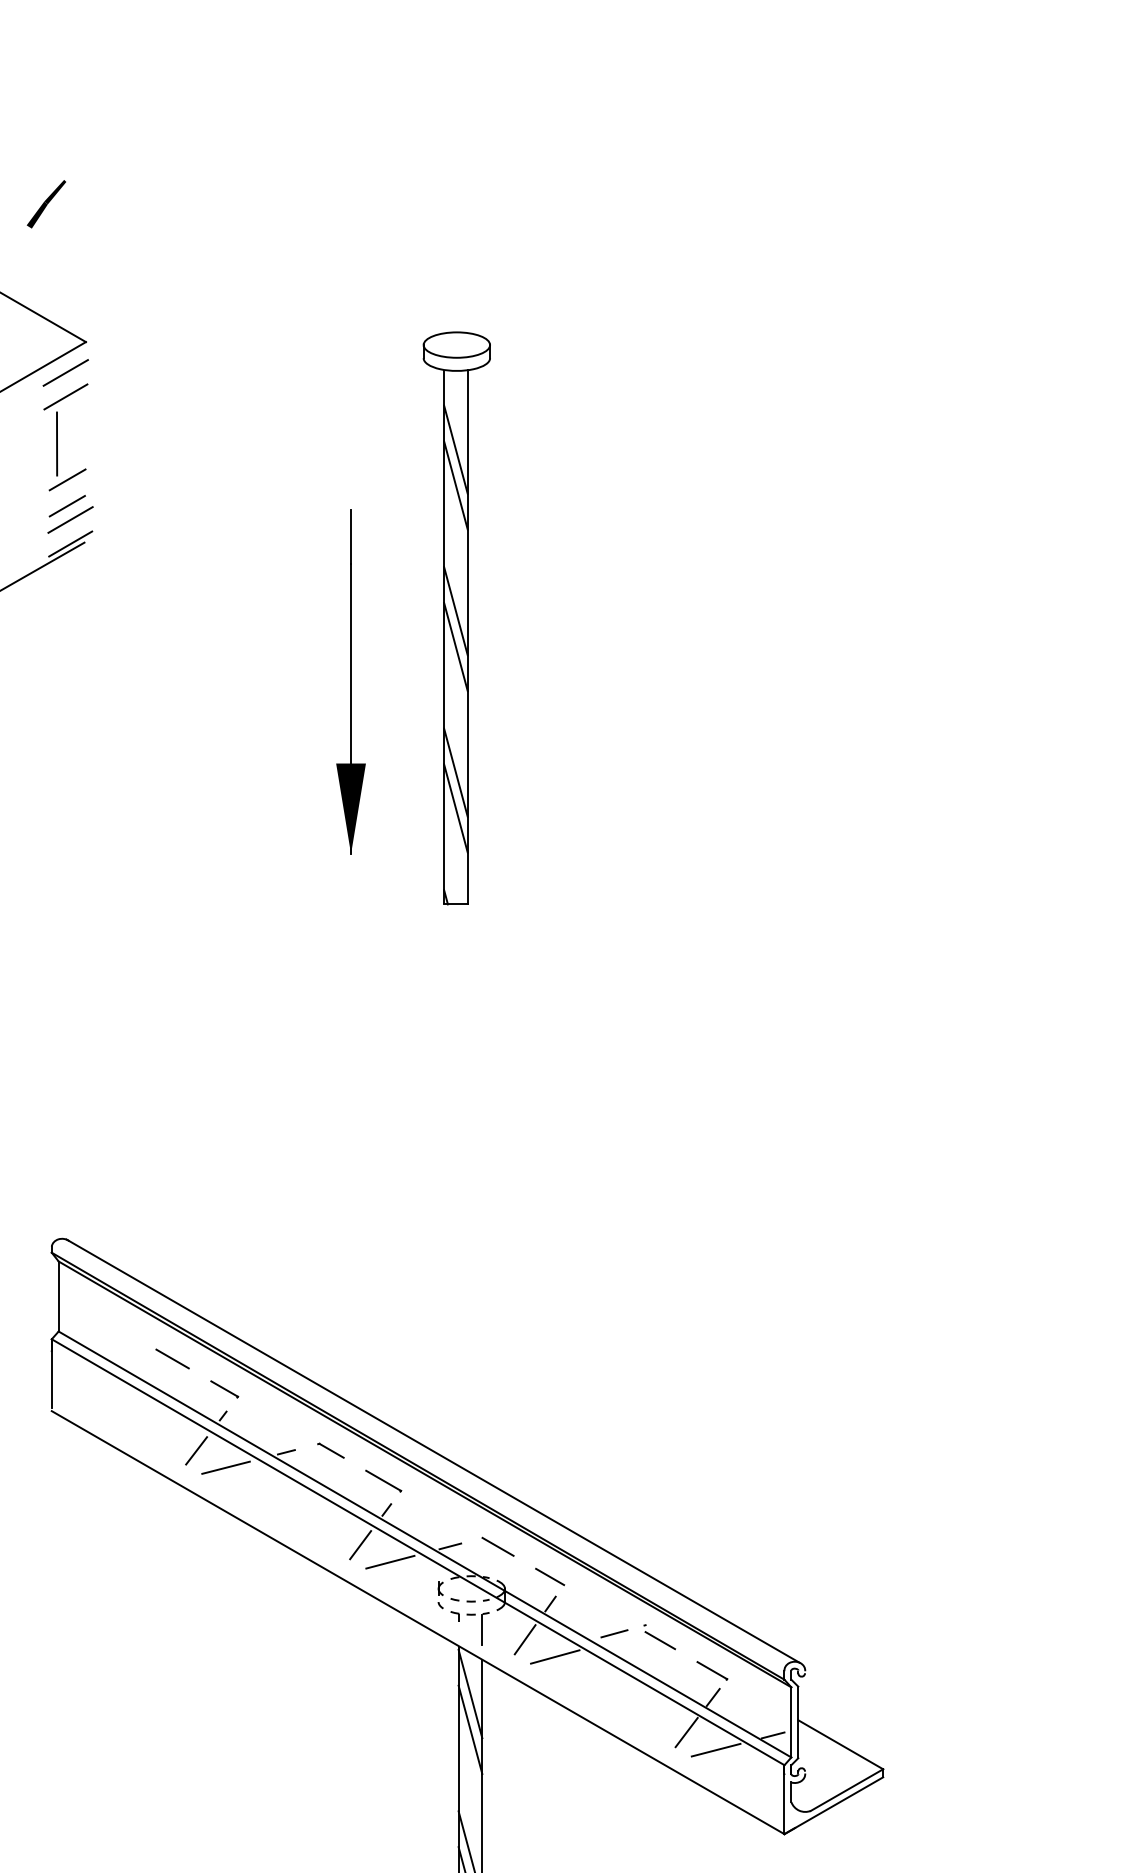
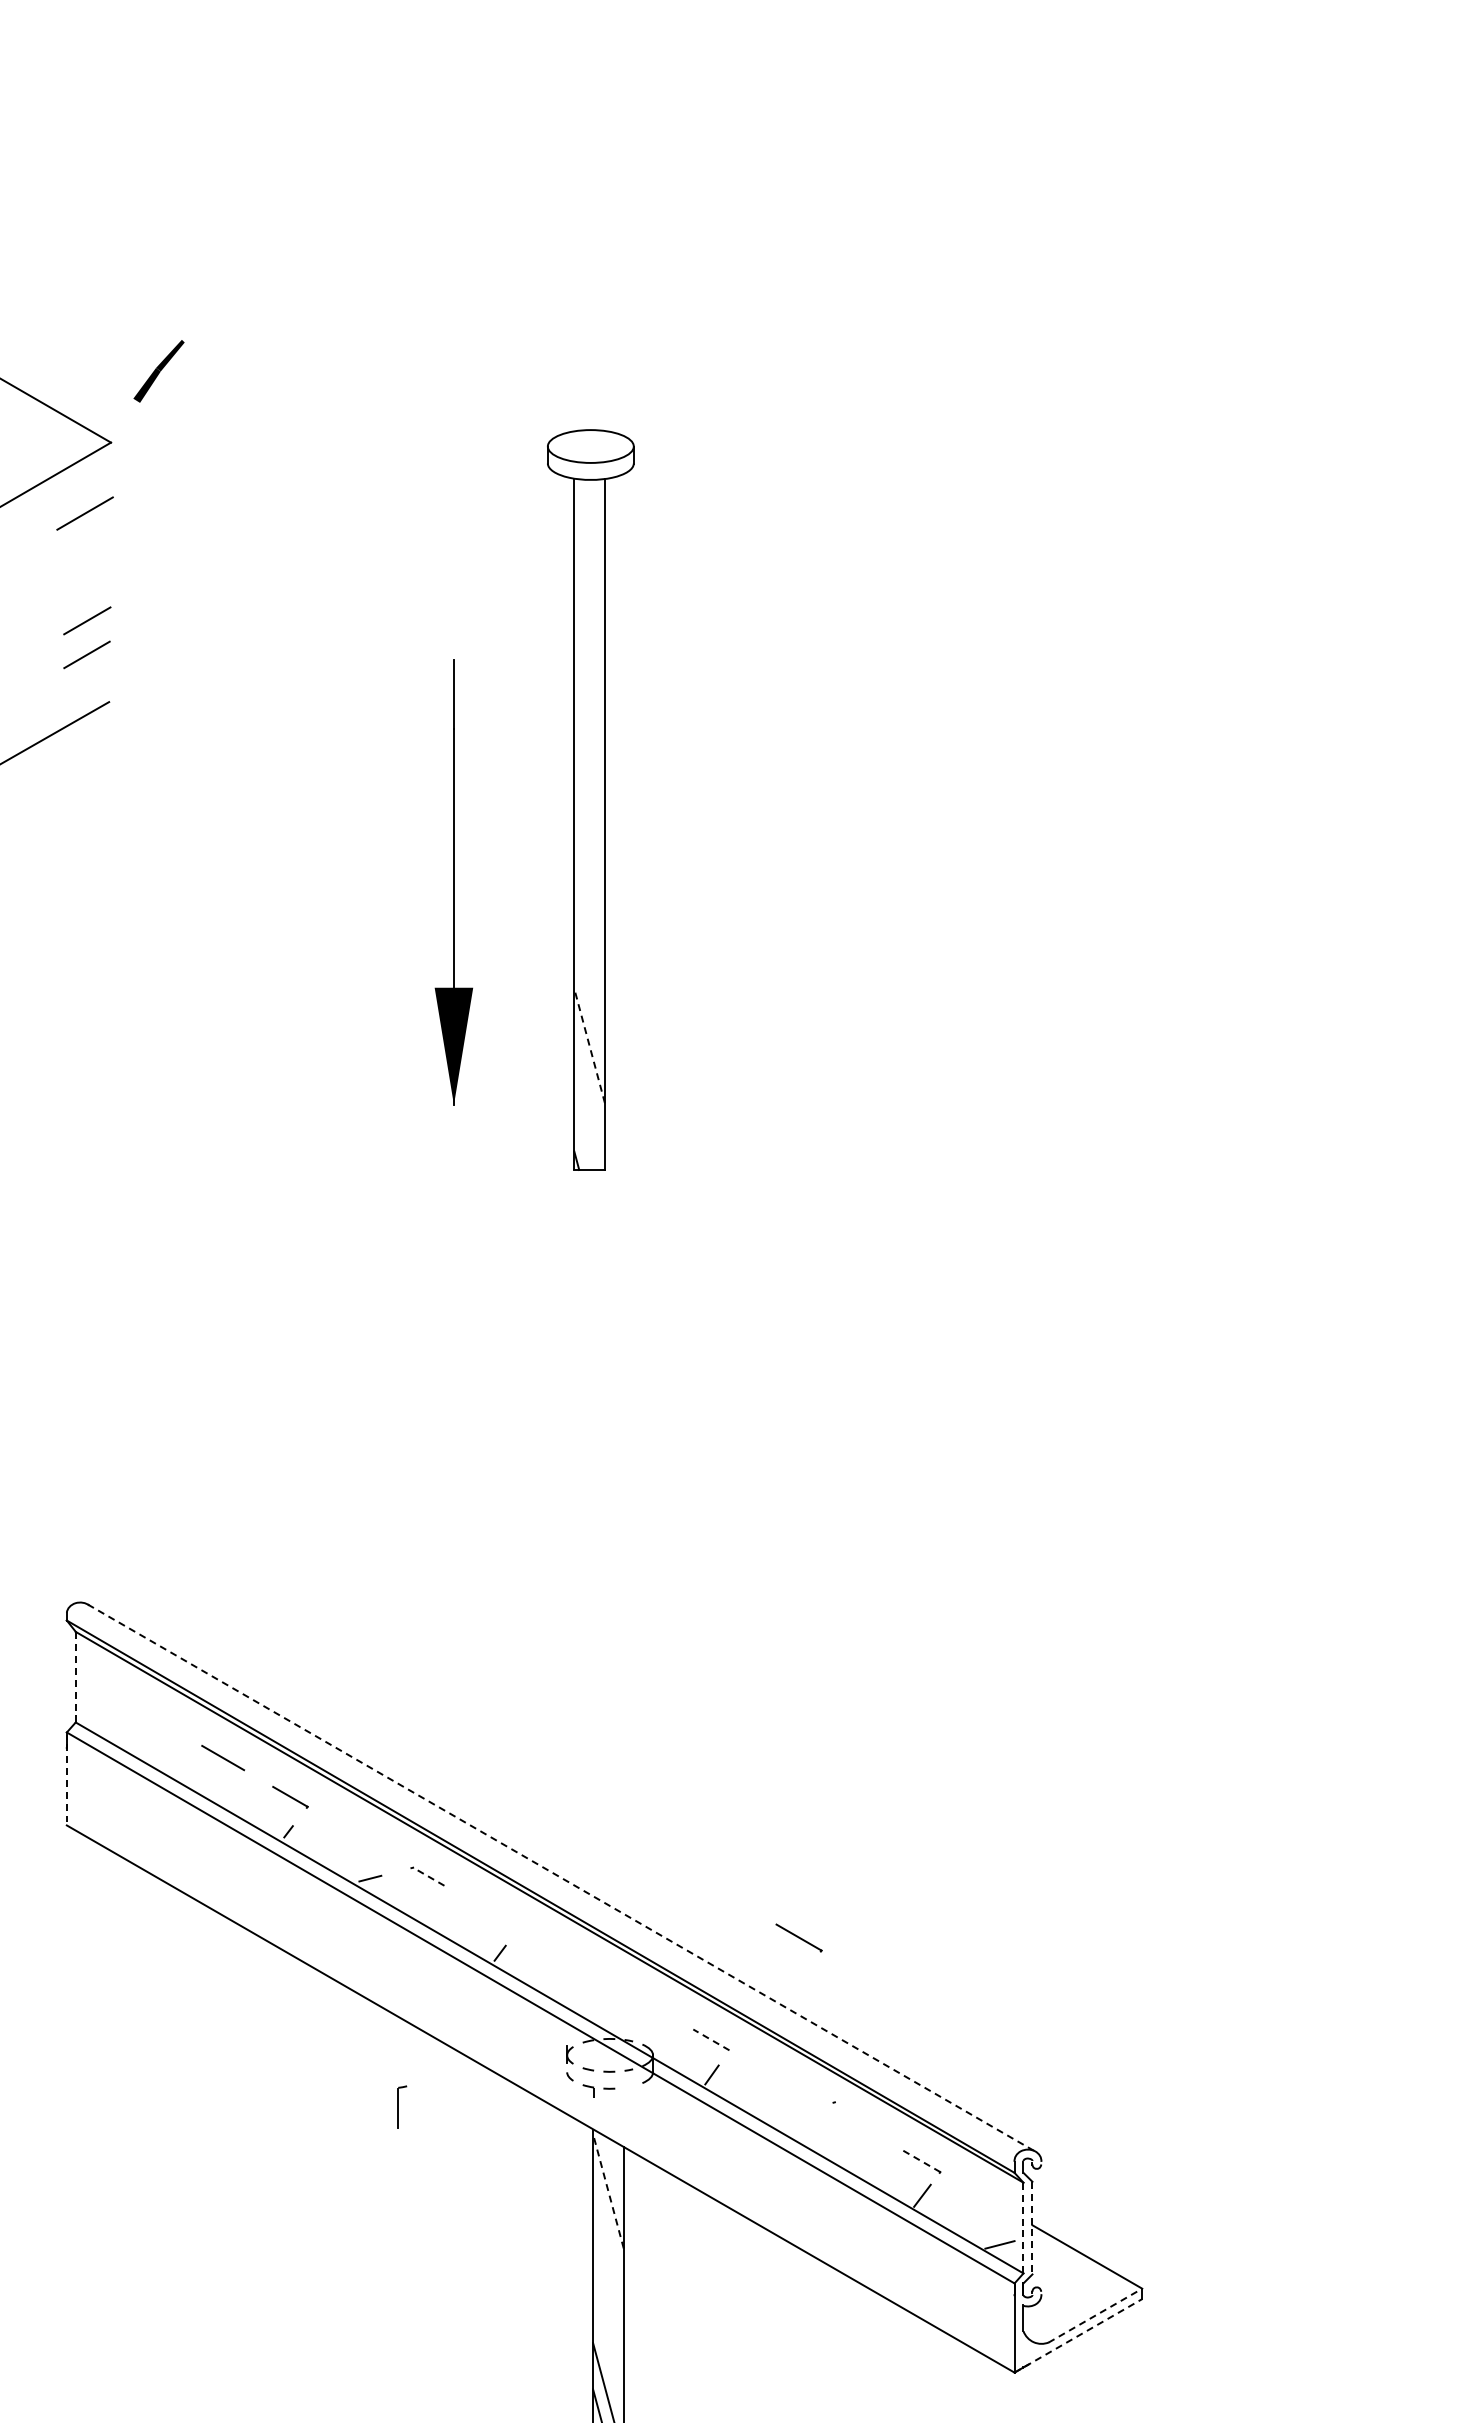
part: (46, 204) -> (158, 371), moved
line: (65, 372) -> (84, 482), removed
line: (56, 444) -> (73, 574), removed
line: (455, 449) -> (589, 581), removed
line: (455, 485) -> (589, 628), removed
line: (70, 519) -> (90, 672), removed
line: (70, 543) -> (91, 703), removed
line: (455, 611) -> (589, 790), removed
line: (455, 646) -> (589, 836), removed
line: (455, 772) -> (589, 999), removed
line: (455, 808) -> (589, 1045), solid -> dashed
line: (58, 1295) -> (75, 1676), solid -> dashed
line: (51, 1374) -> (66, 1777), solid -> dashed
line: (196, 1450) -> (253, 1876), removed
line: (331, 1450) -> (428, 1876), solid -> dashed
line: (432, 1450) -> (559, 1876), solid -> dashed
line: (226, 1467) -> (292, 1898), removed
part: (383, 1480) -> (798, 1937), moved
line: (359, 1544) -> (465, 1998), removed
line: (450, 1546) -> (582, 2000), removed
line: (498, 1546) -> (644, 2000), removed
line: (390, 1561) -> (504, 2020), removed
line: (550, 1576) -> (711, 2039), solid -> dashed
part: (486, 1628) -> (402, 2106), moved
line: (614, 1633) -> (794, 2113), removed
line: (524, 1639) -> (678, 2120), removed
line: (659, 1640) -> (853, 2122), removed
line: (554, 1657) -> (717, 2143), removed
line: (711, 1670) -> (920, 2160), solid -> dashed
line: (470, 1693) -> (608, 2190), solid -> dashed
line: (798, 1721) -> (1032, 2227), solid -> dashed
line: (791, 1722) -> (1023, 2228), solid -> dashed
line: (470, 1729) -> (608, 2237), removed
line: (686, 1732) -> (887, 2241), removed
line: (715, 1749) -> (925, 2263), removed
line: (847, 1790) -> (1095, 2315), solid -> dashed
line: (833, 1805) -> (1078, 2335), solid -> dashed

